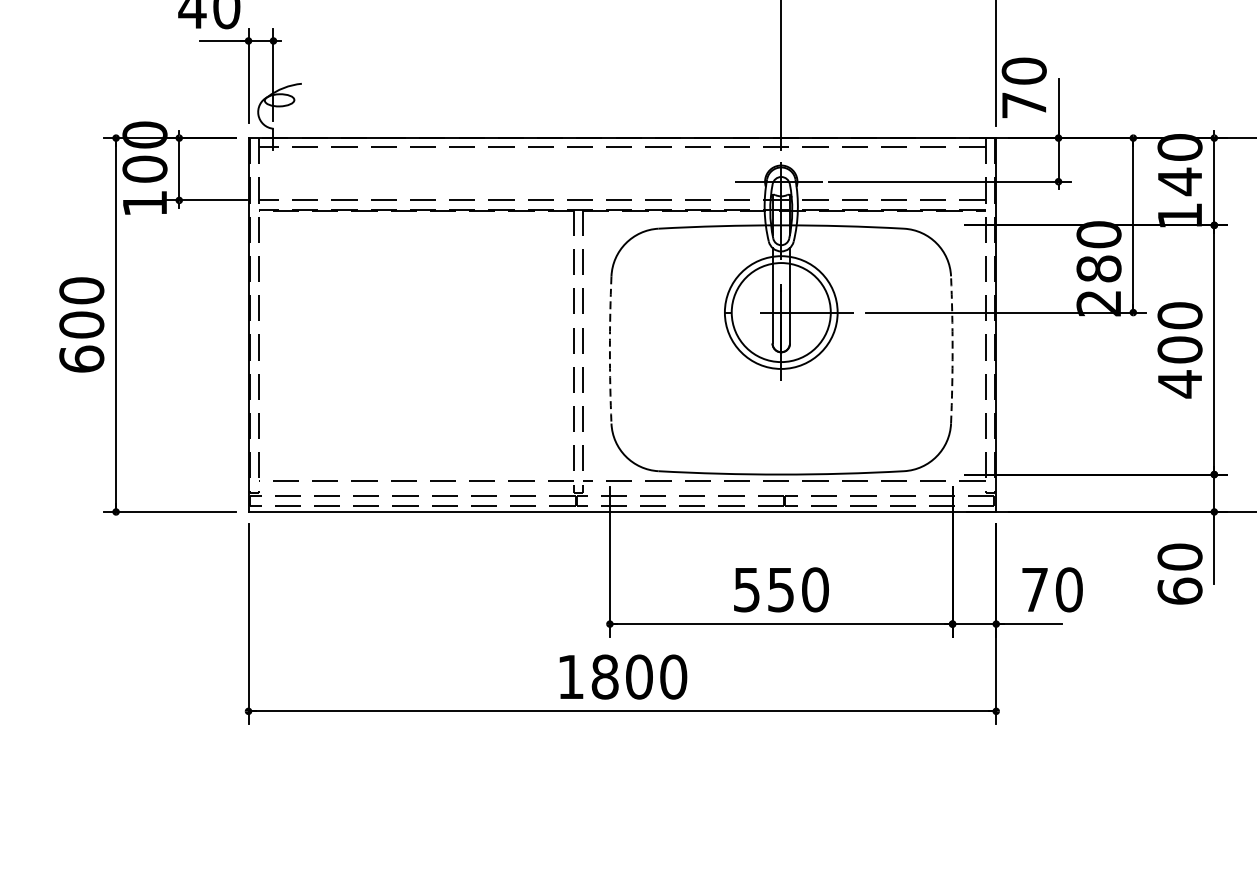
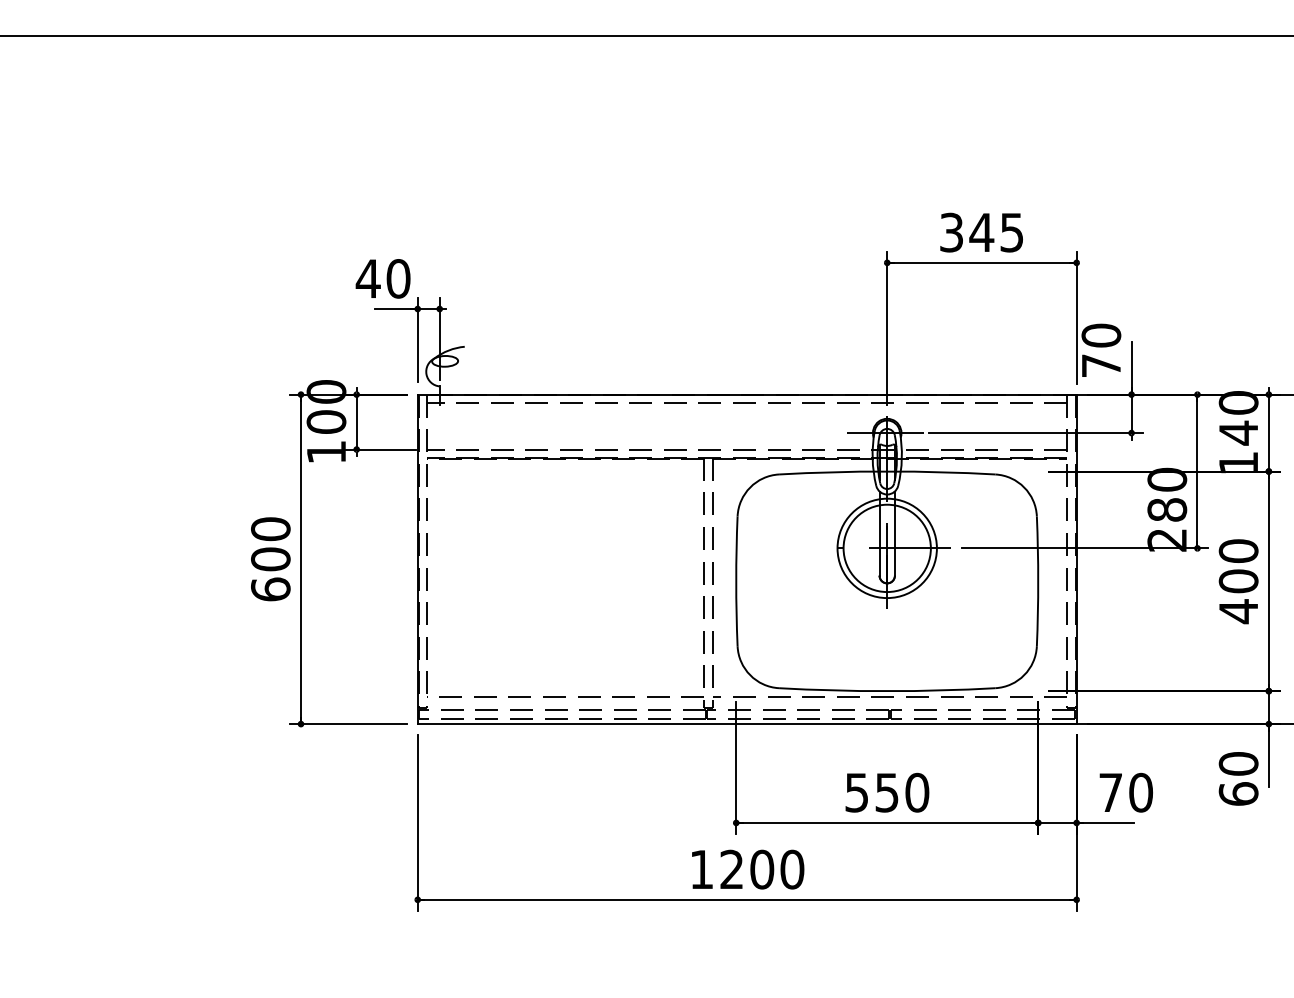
arc: (610, 350) -> (736, 581), dashed -> solid
arc: (952, 350) -> (1038, 581), dashed -> solid
text: (604, 676) -> (731, 869), 1800 -> 1200

